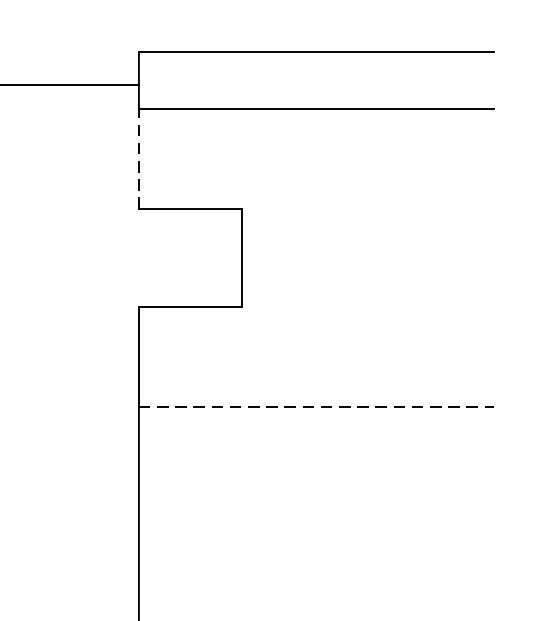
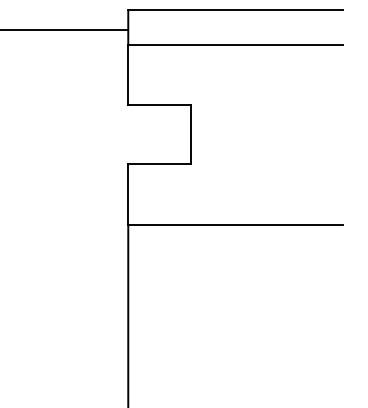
line: (139, 158) -> (128, 74), dashed -> solid
line: (317, 406) -> (236, 224), dashed -> solid

